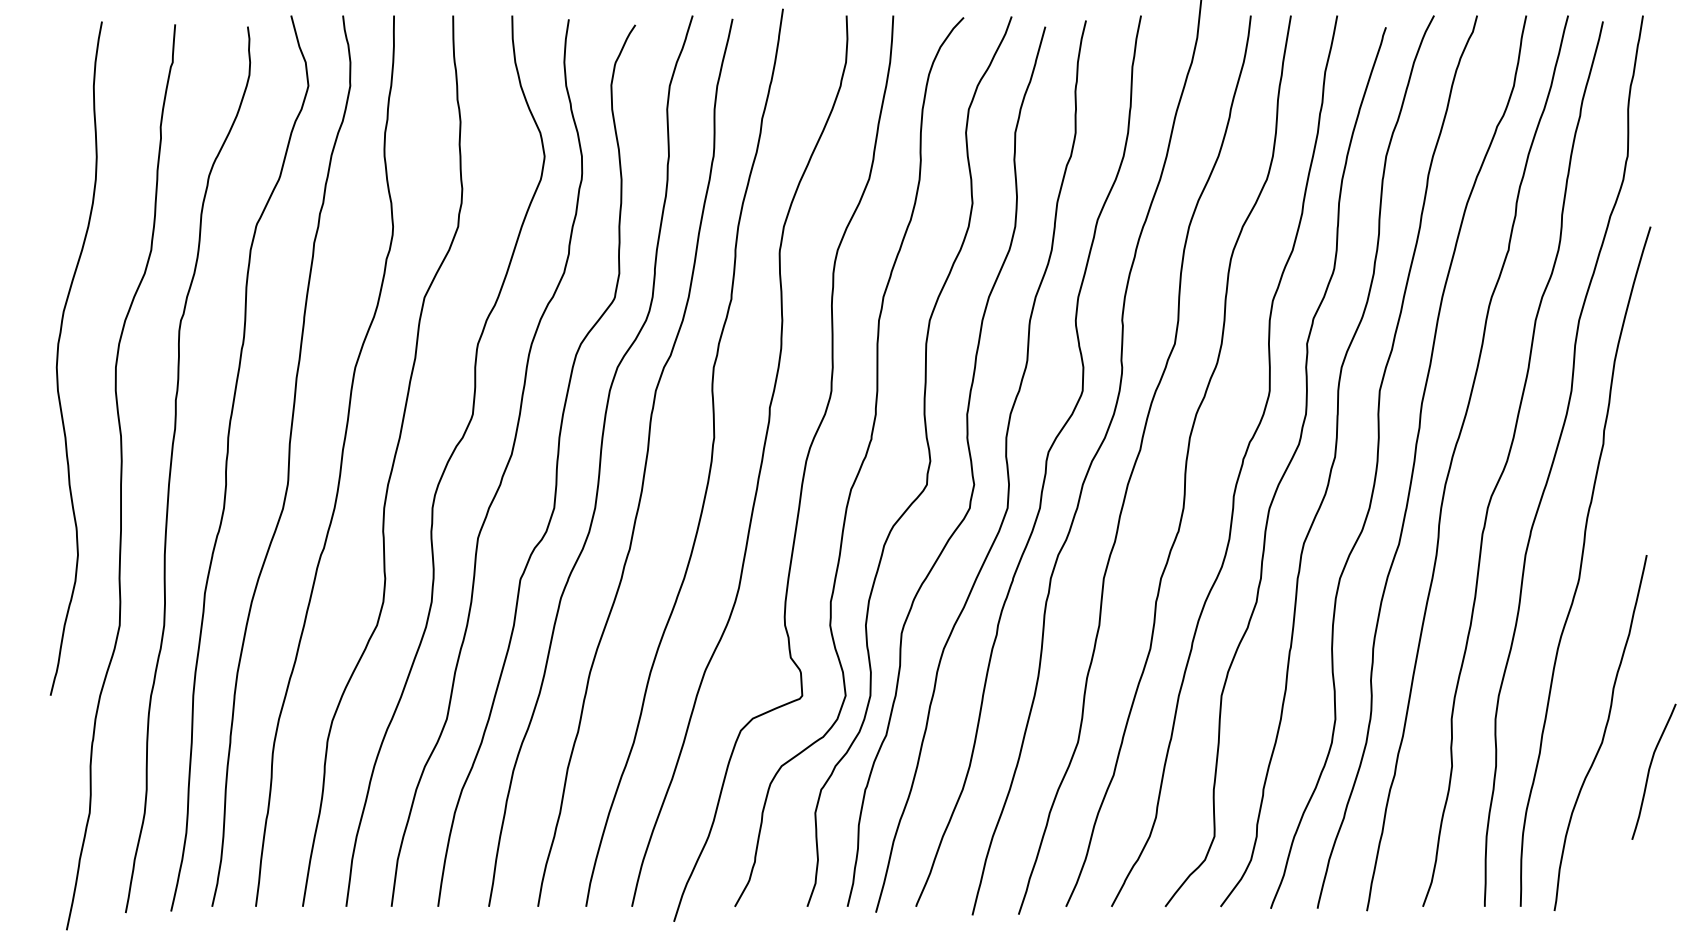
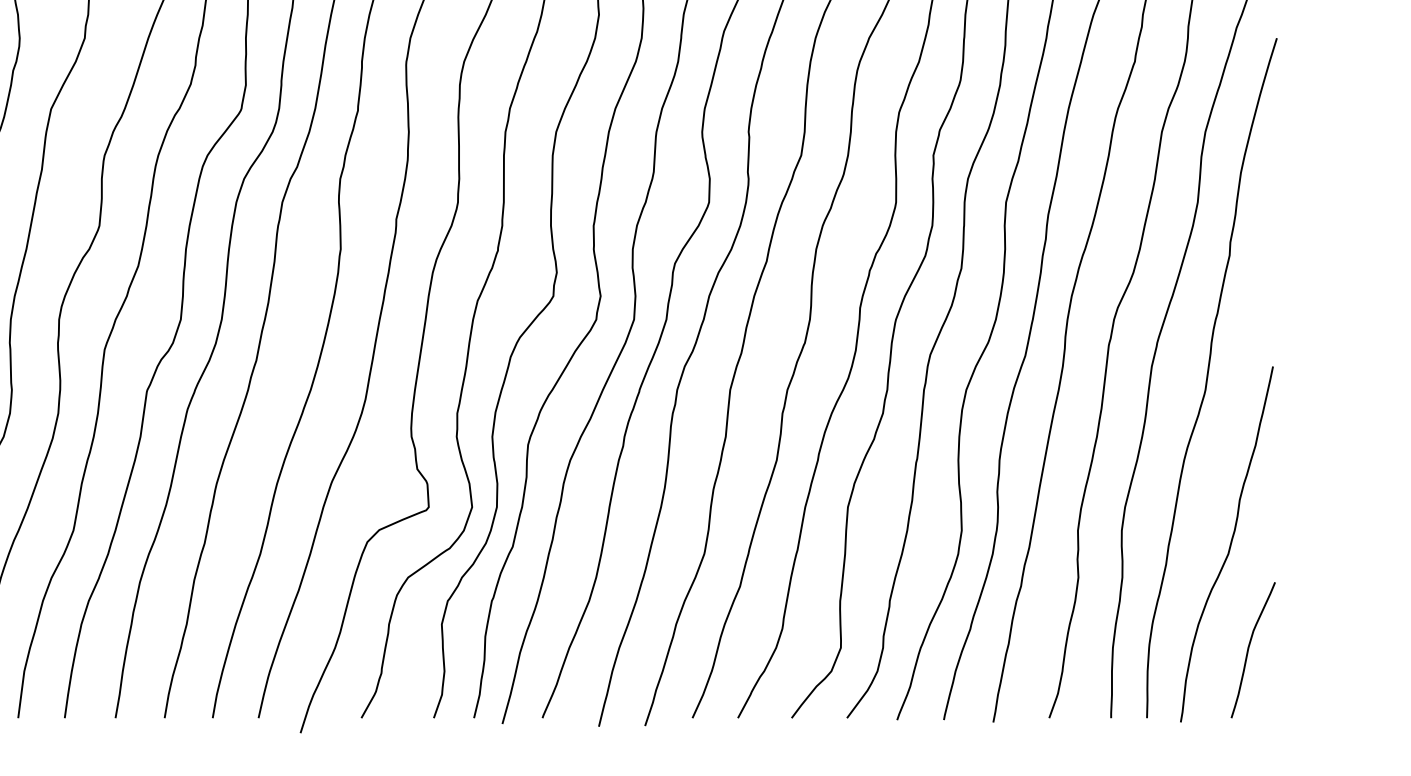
curve: (1650, 769) -> (1249, 647), moved

